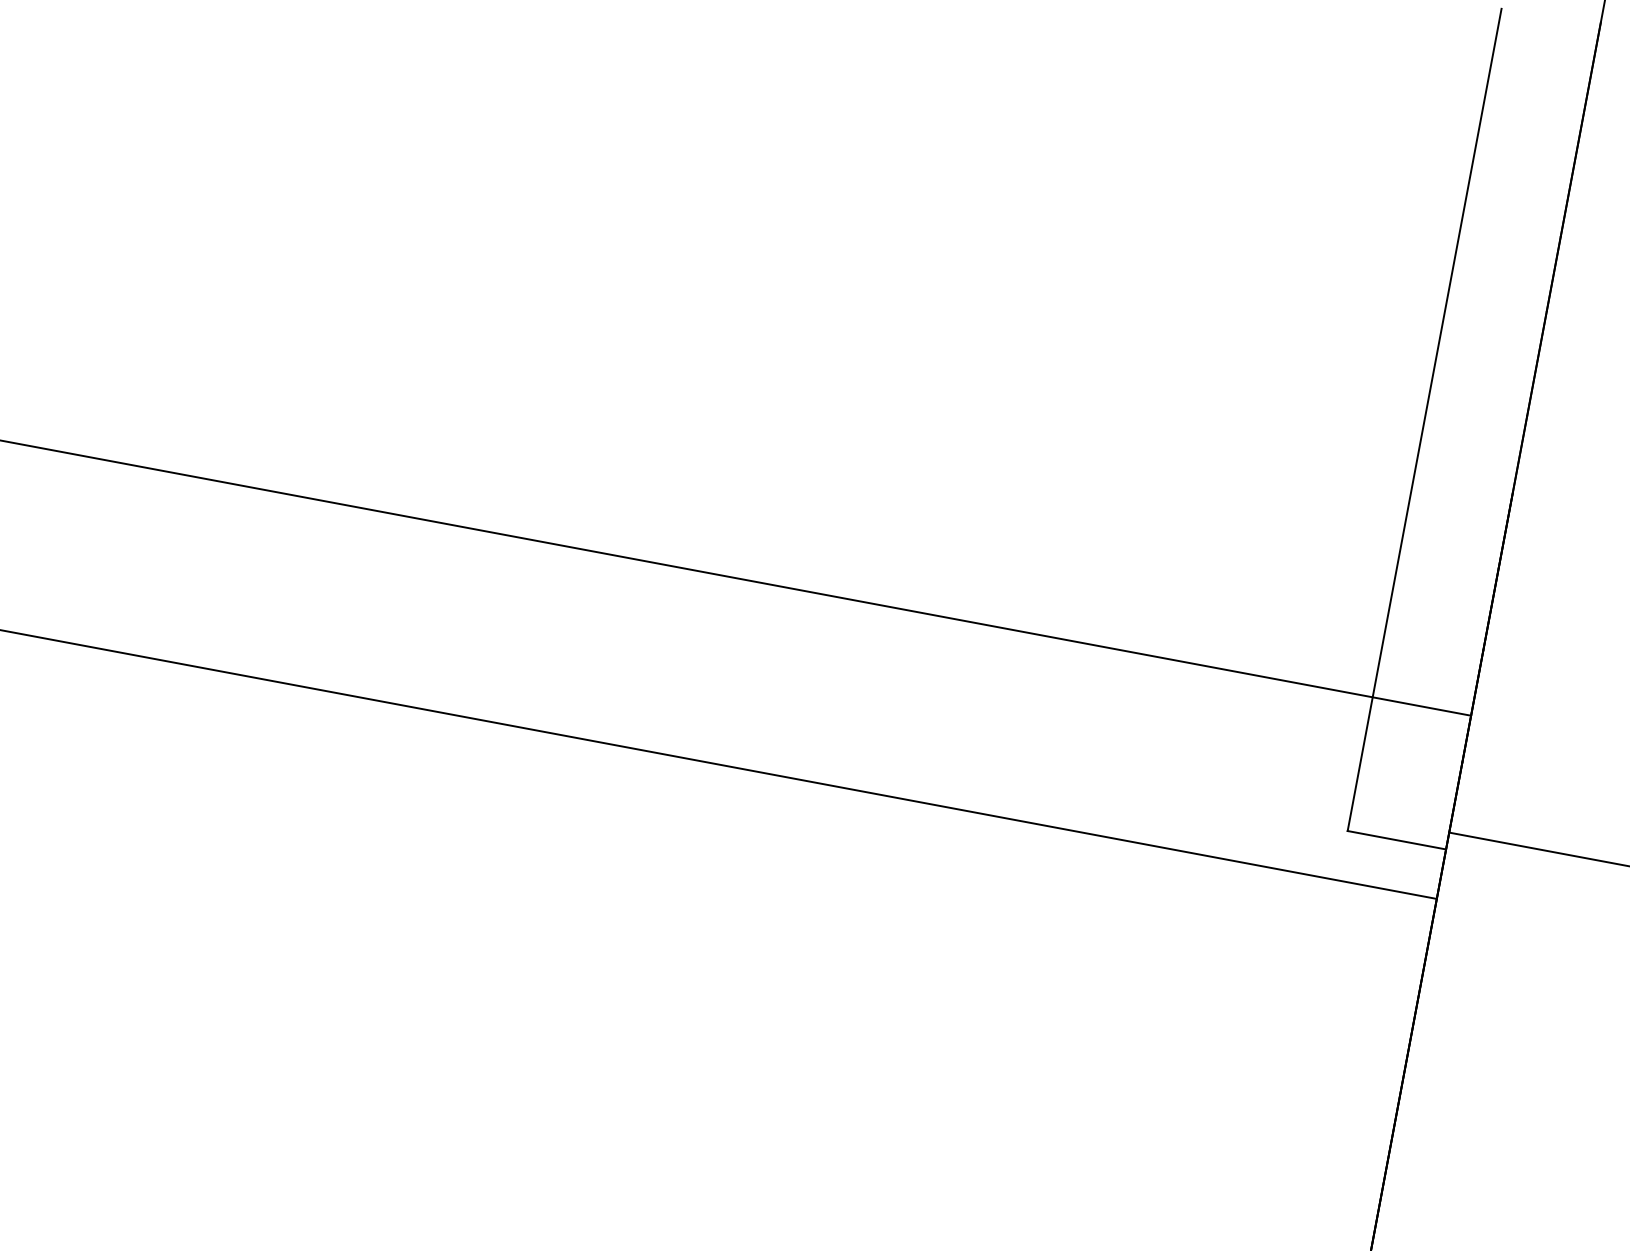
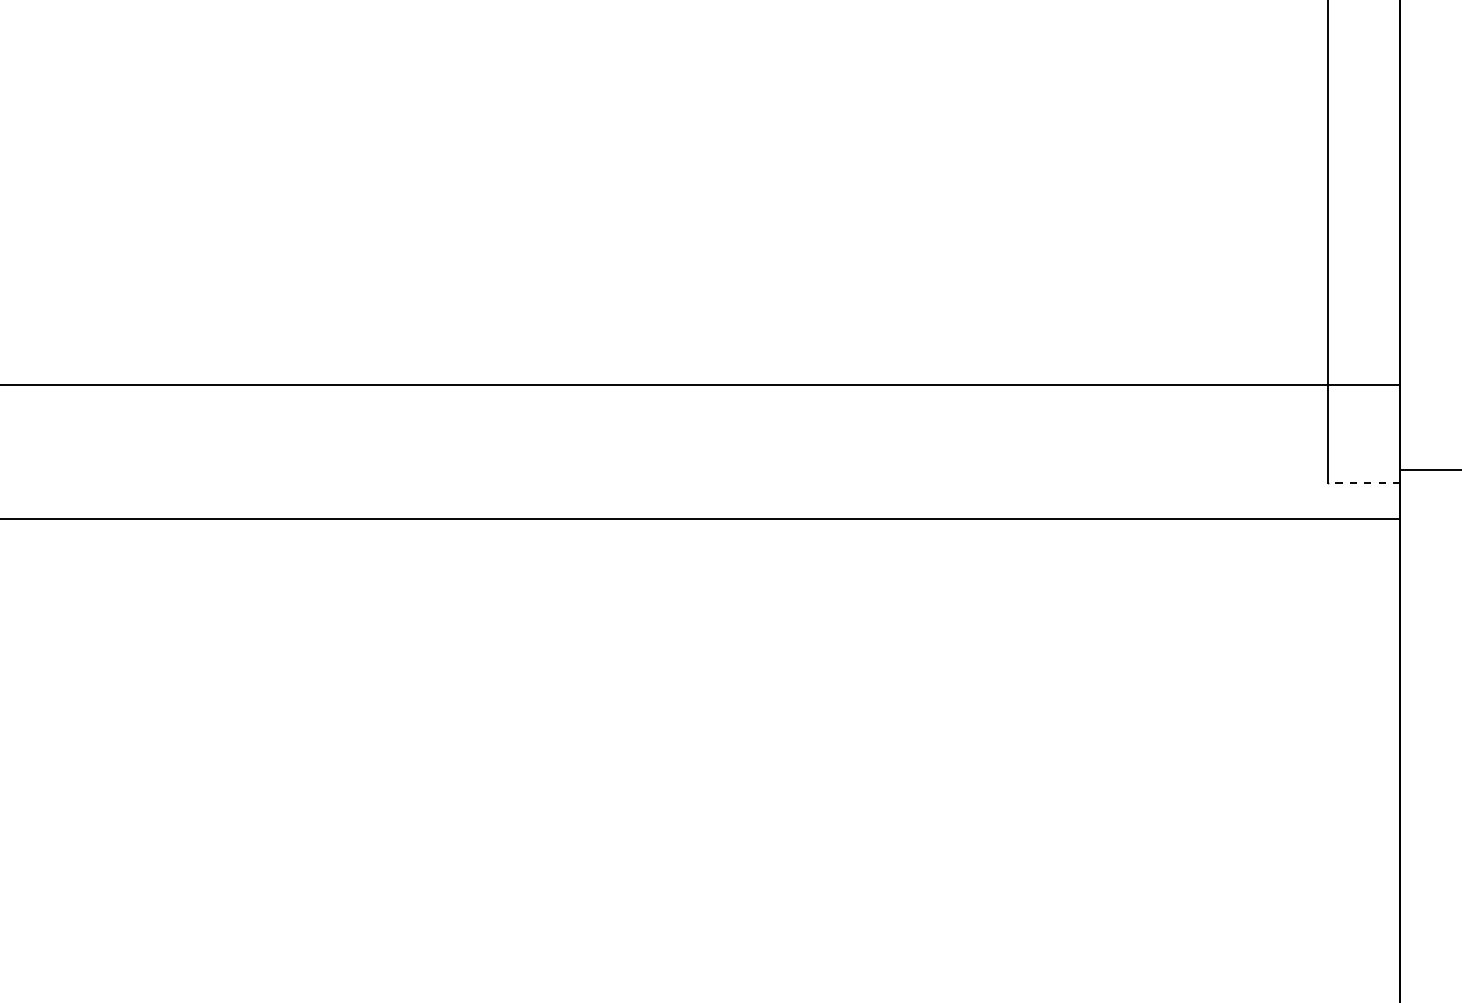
line: (1397, 840) -> (1364, 482), solid -> dashed

